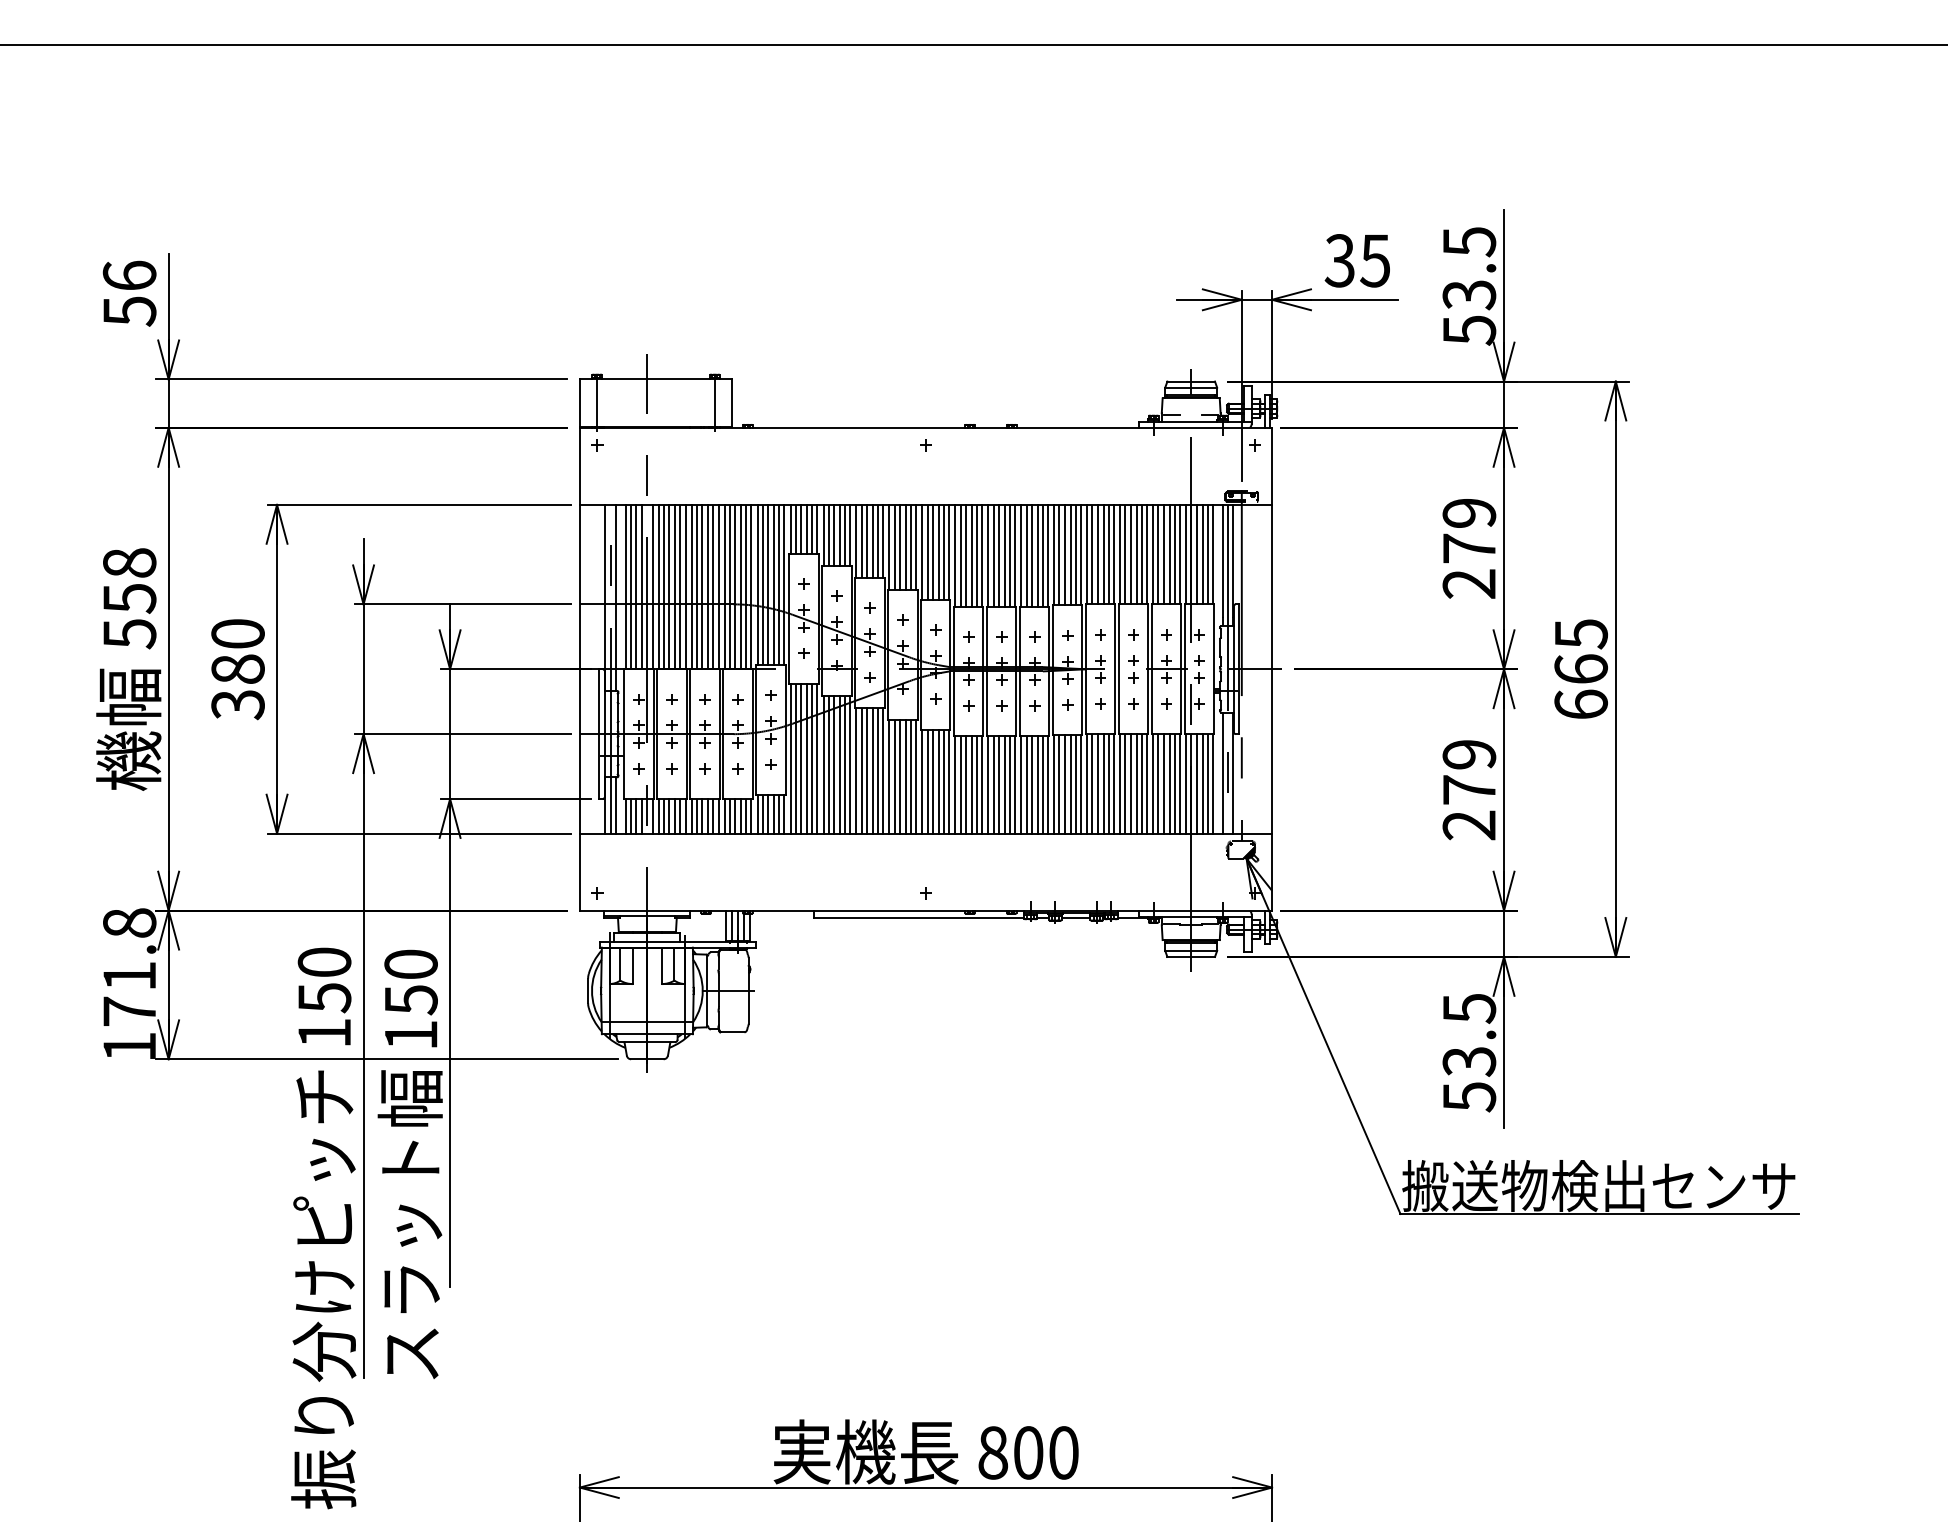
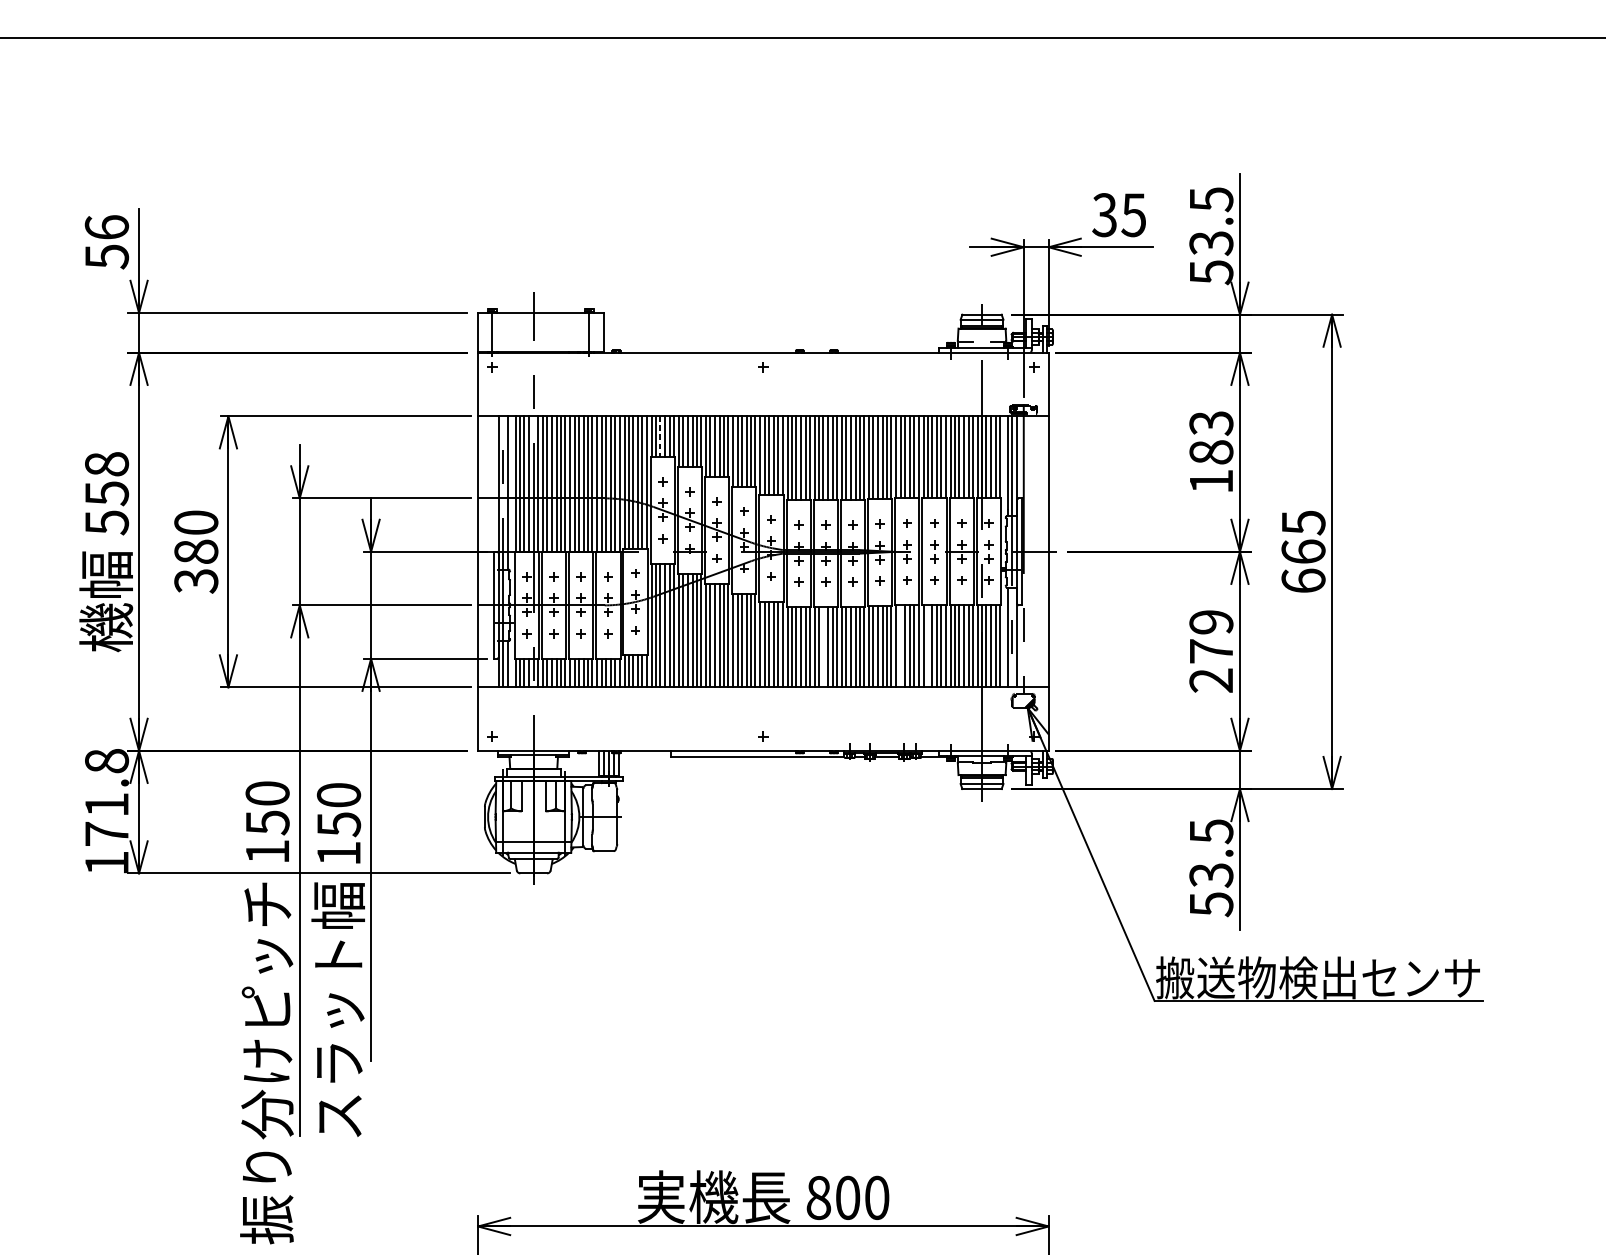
line: (800, 529) -> (659, 436), solid -> dashed
text: (1469, 548) -> (1211, 452), 279 -> 183
line: (1092, 783) -> (900, 646), removed
line: (1125, 783) -> (927, 646), removed
line: (998, 784) -> (823, 646), removed

